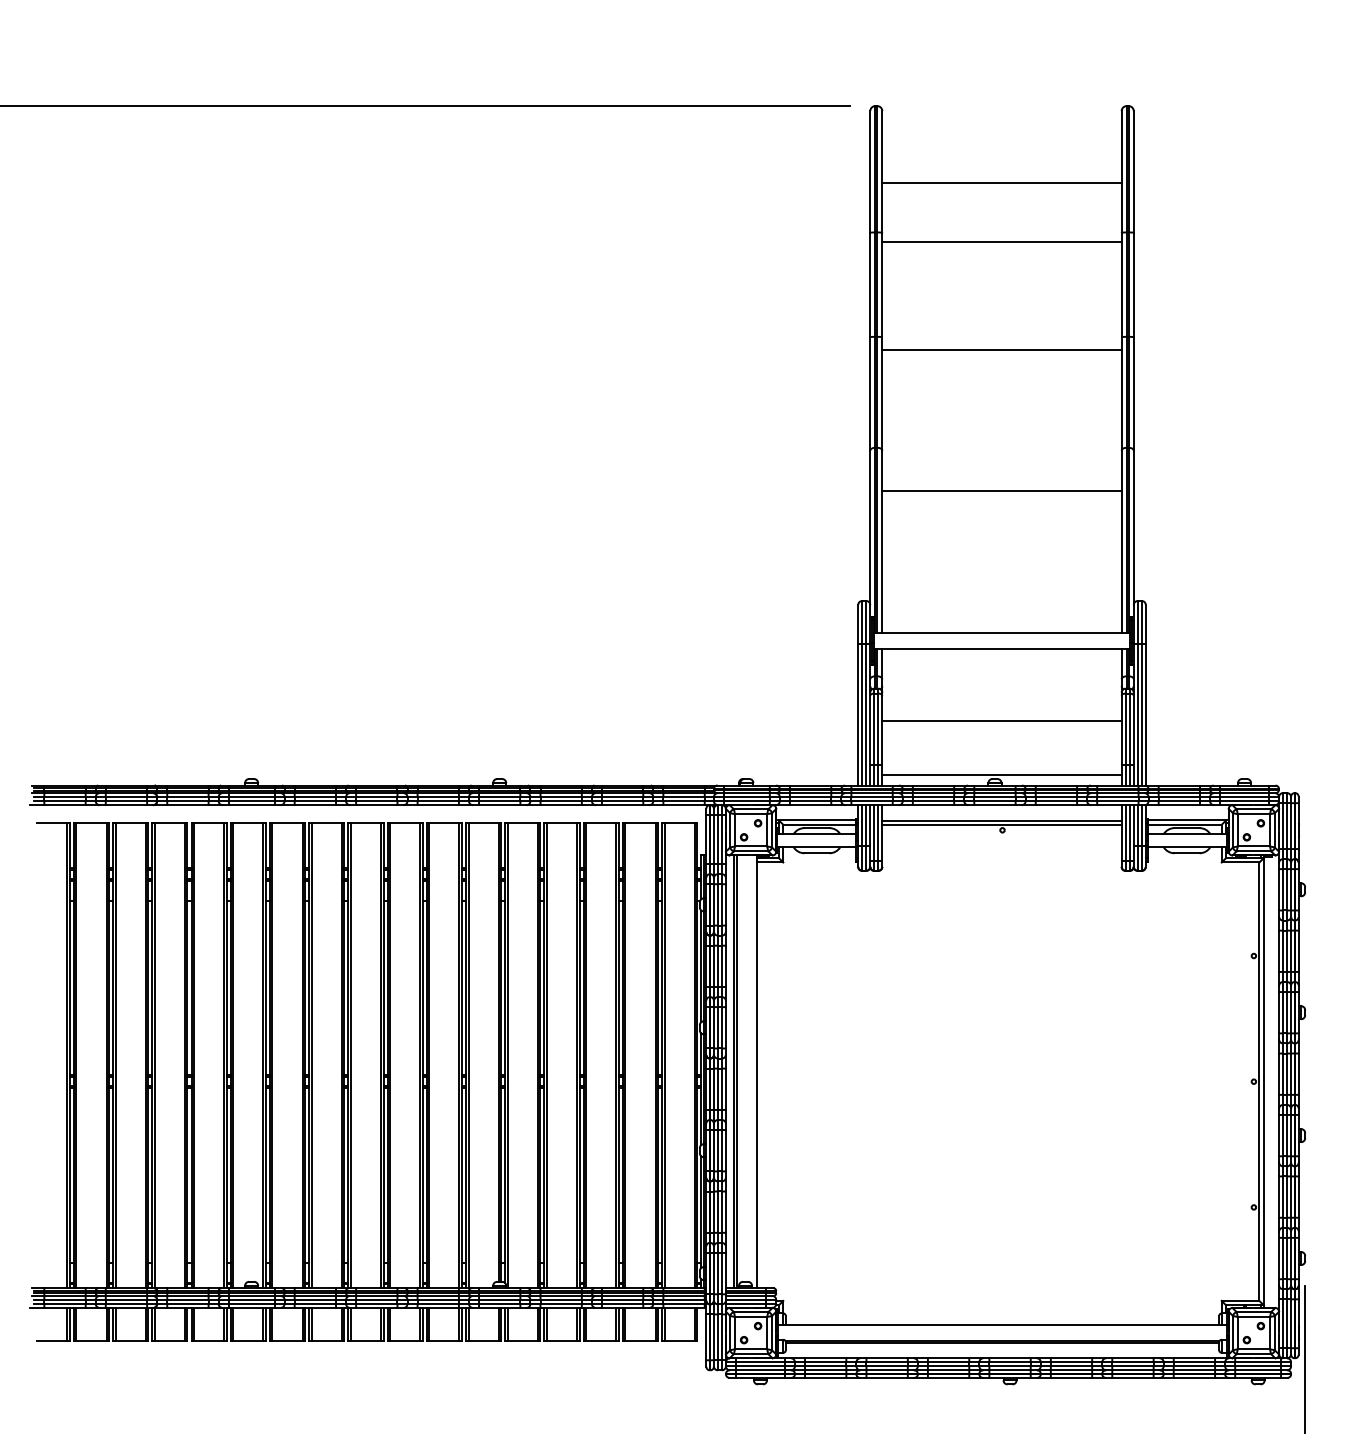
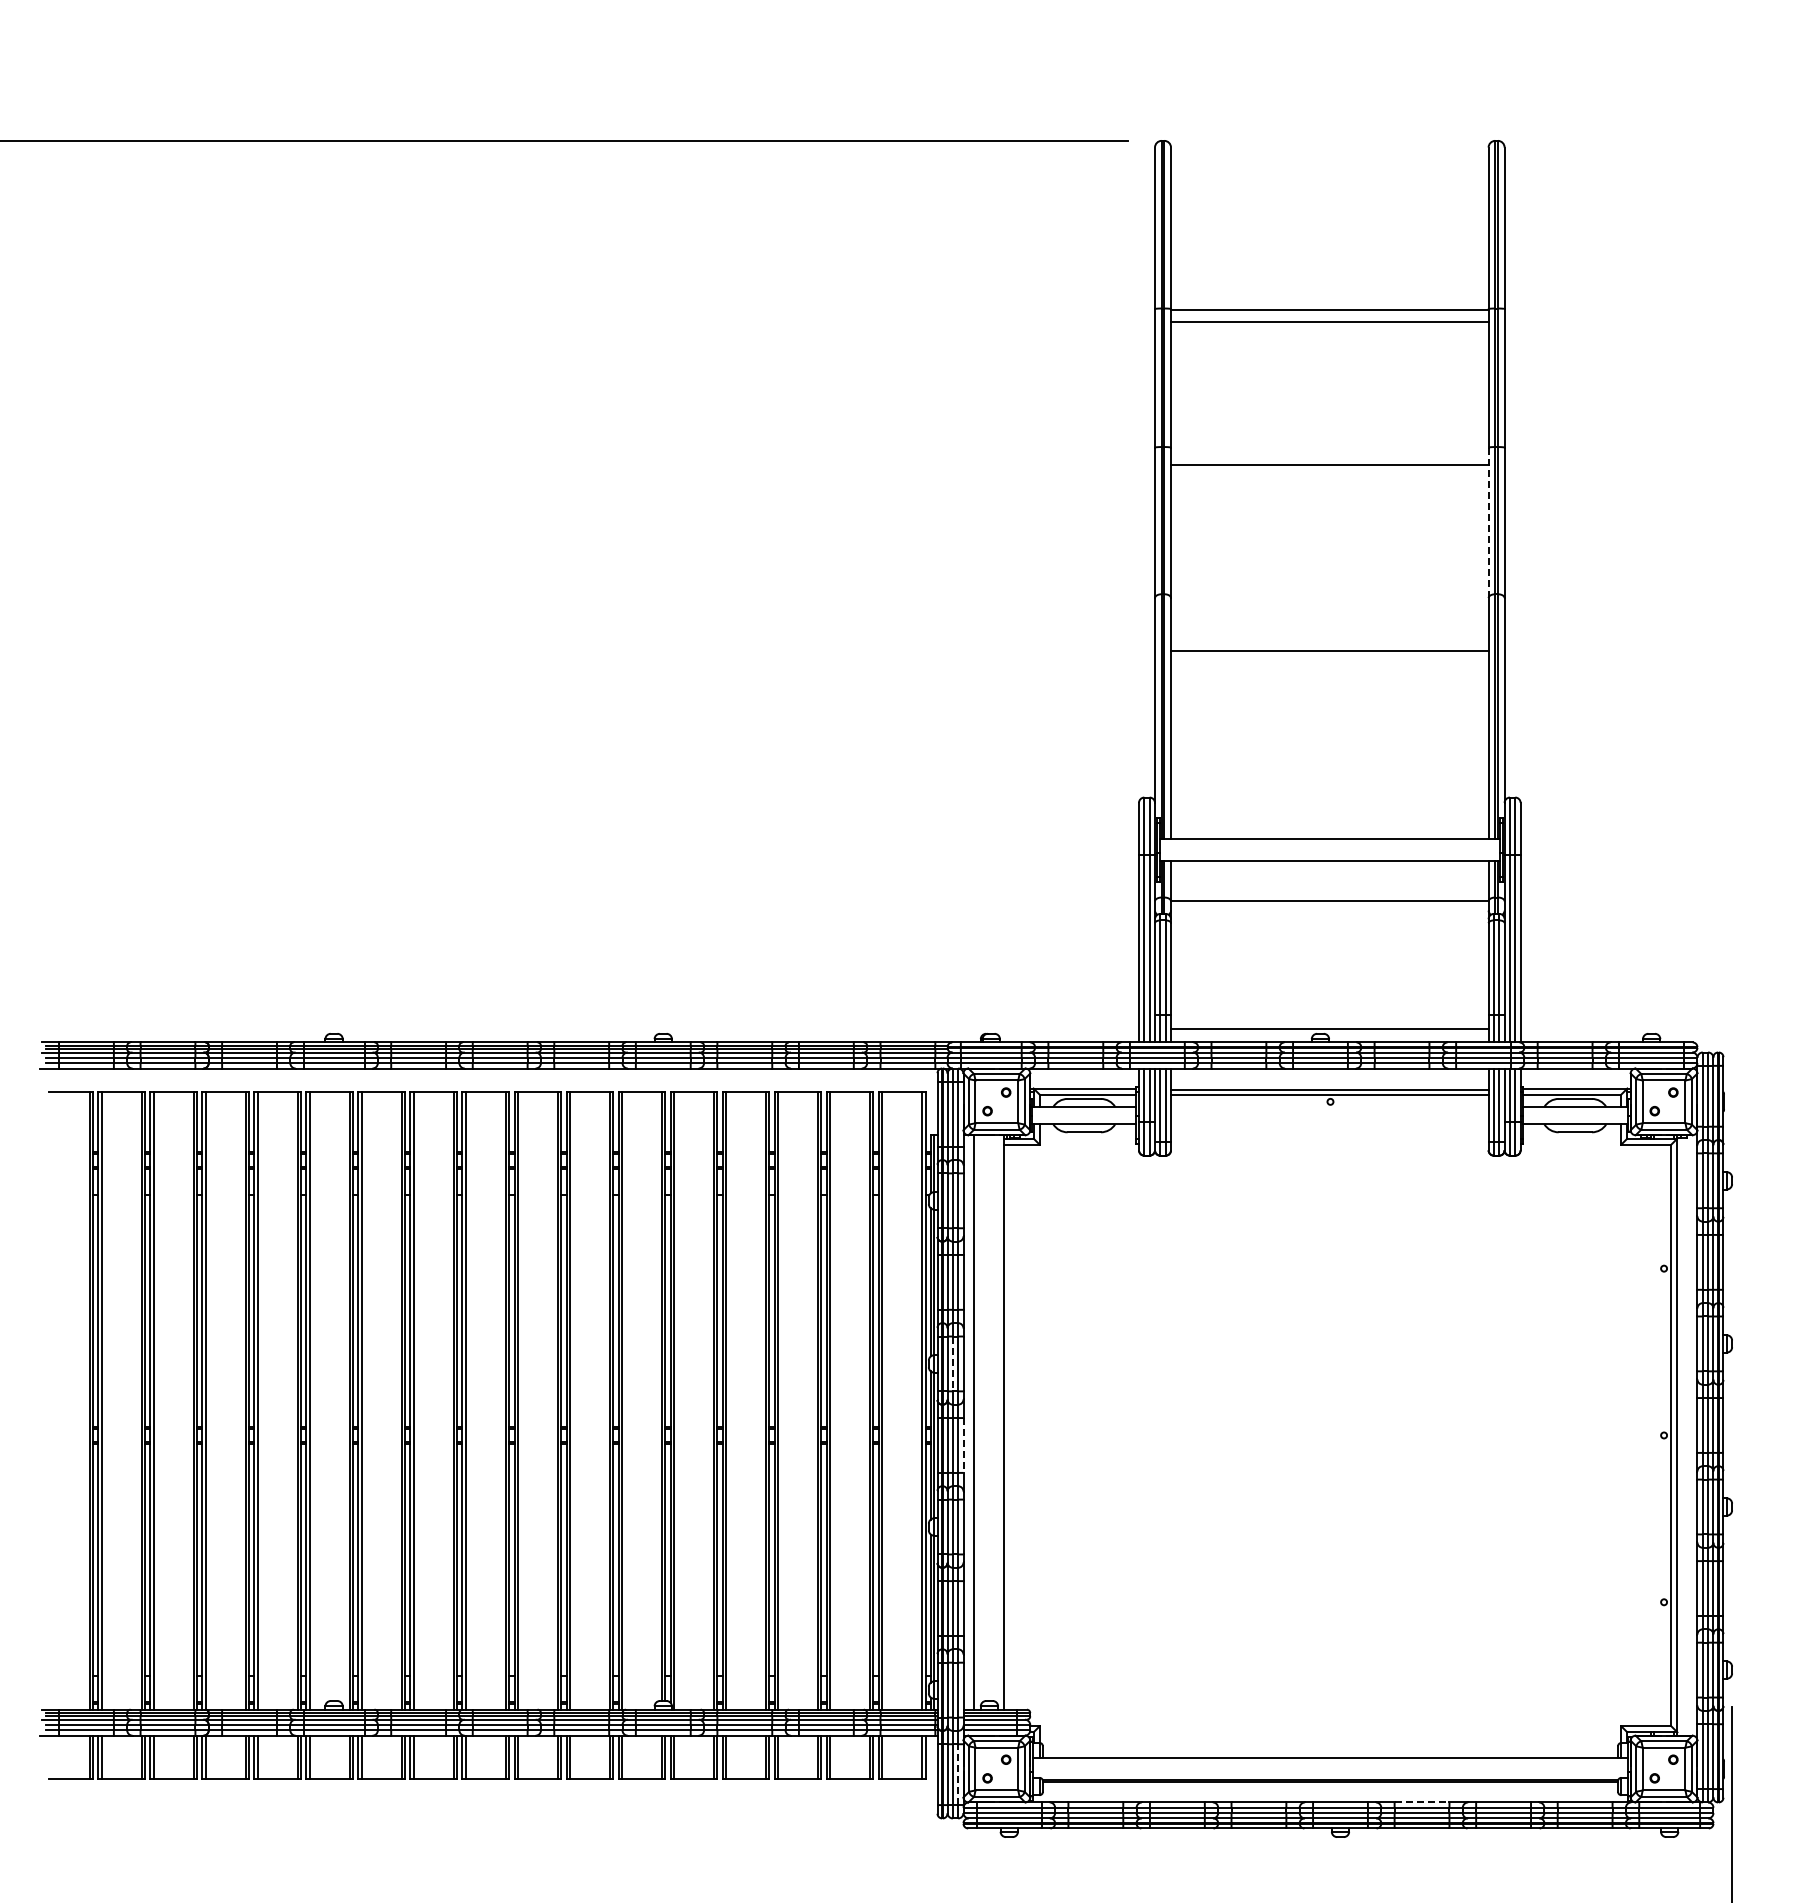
line: (1001, 183) -> (1329, 310), moved
line: (1121, 393) -> (1488, 522), solid -> dashed
line: (1001, 720) -> (1329, 900), moved
line: (717, 1028) -> (952, 1364), solid -> dashed
line: (736, 1071) -> (977, 1422), removed
line: (725, 1089) -> (963, 1445), solid -> dashed
line: (722, 1337) -> (958, 1774), solid -> dashed
line: (1071, 1358) -> (1422, 1802), solid -> dashed

